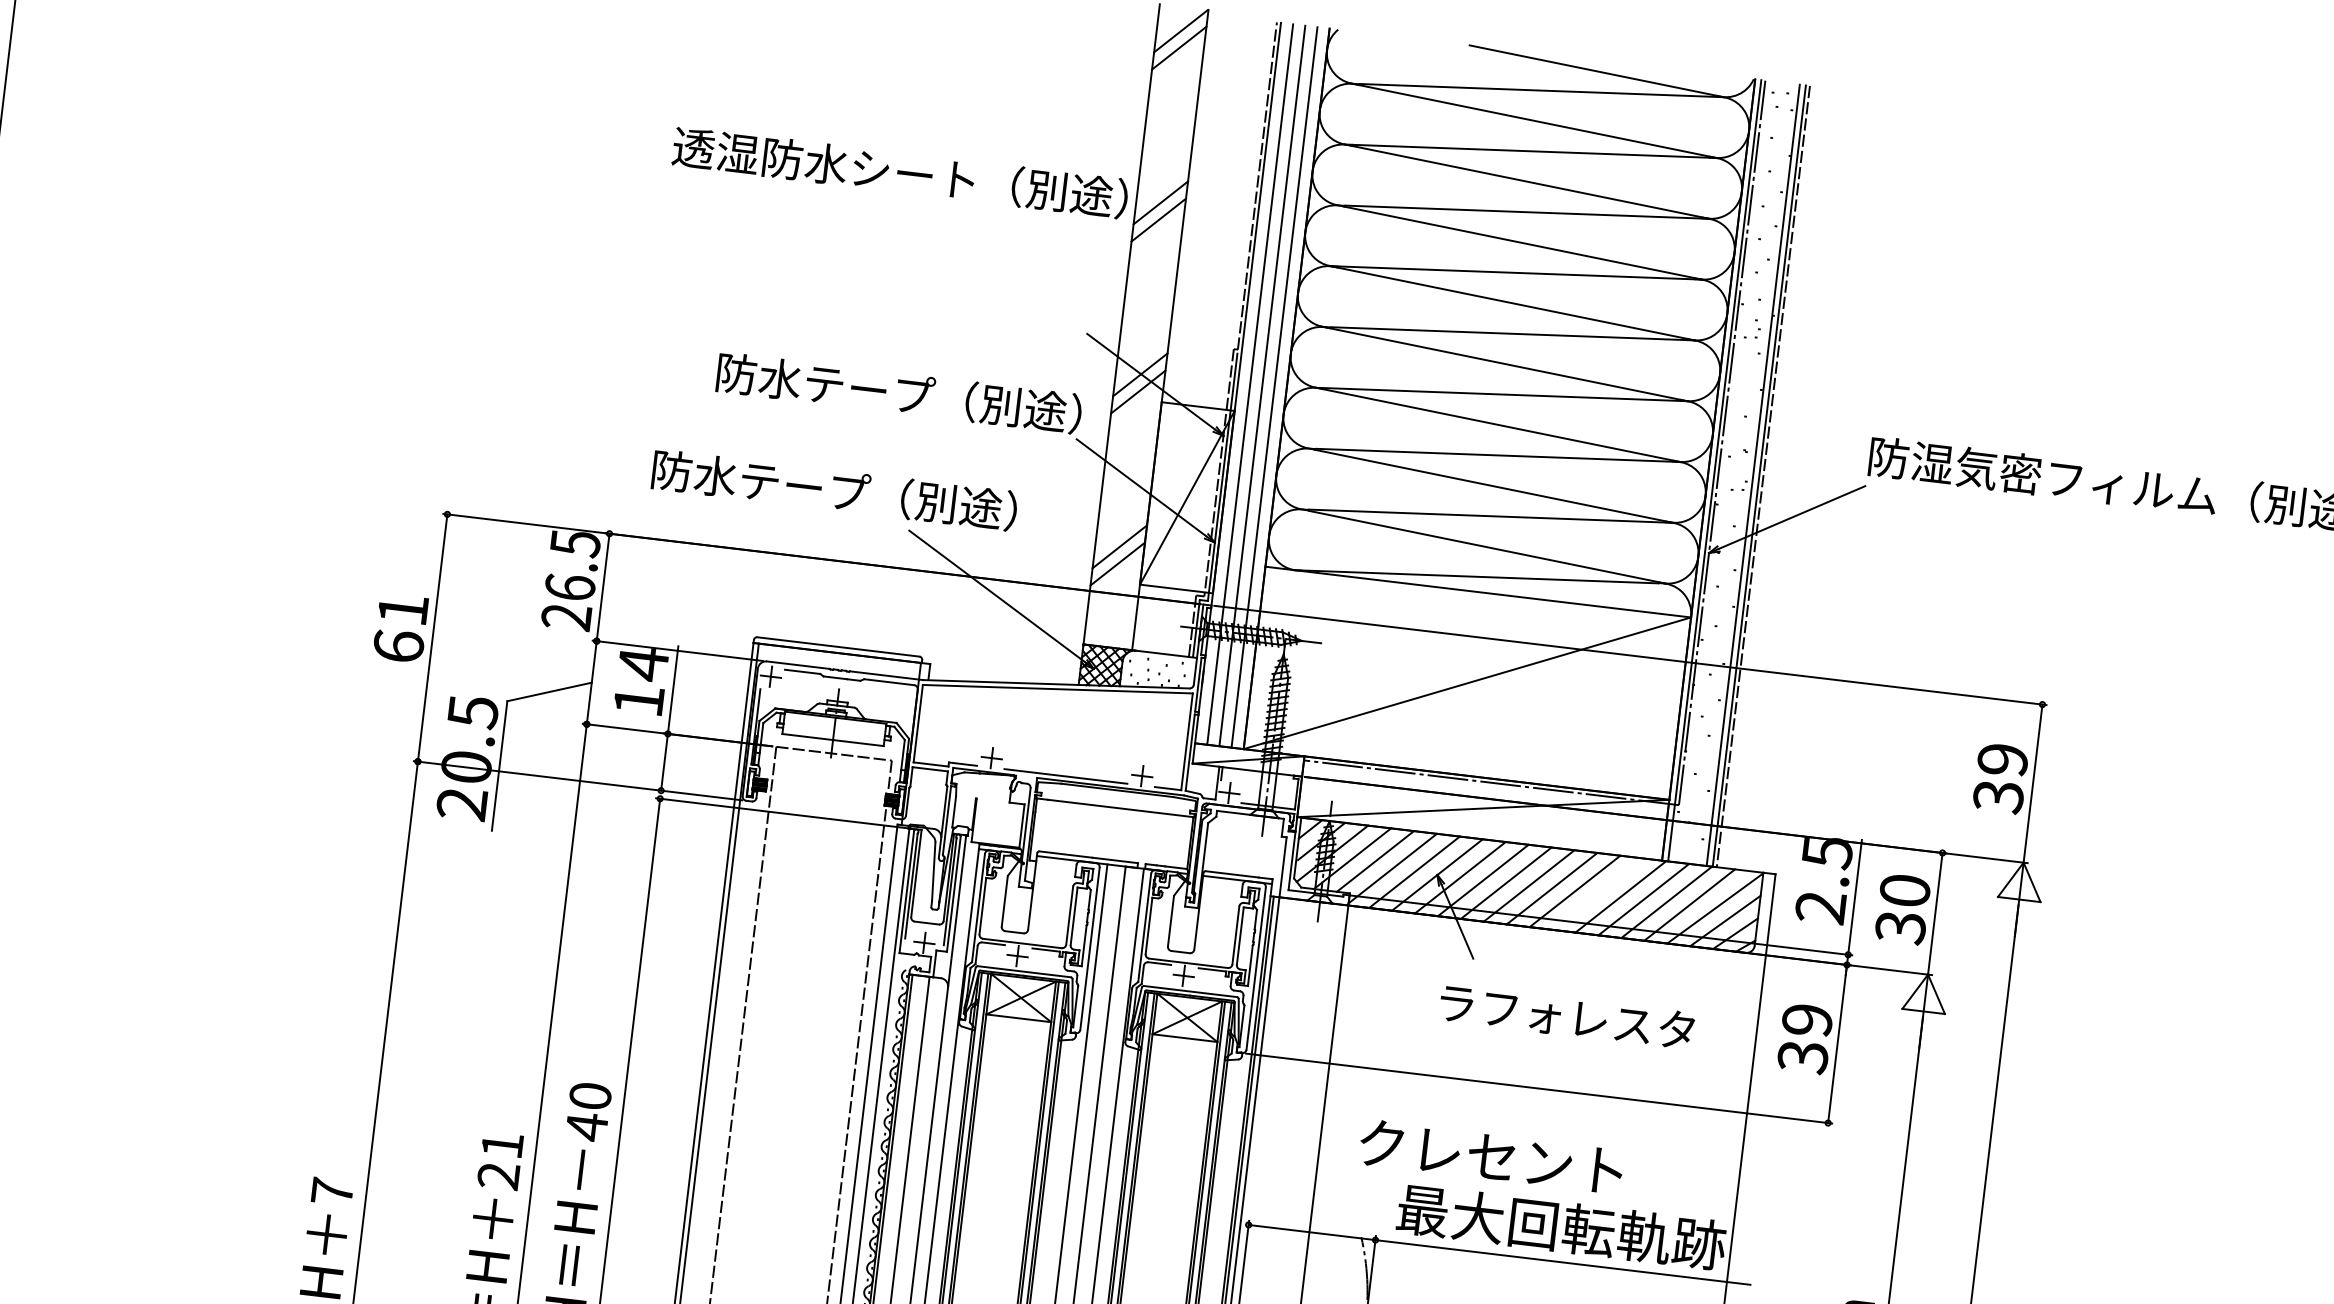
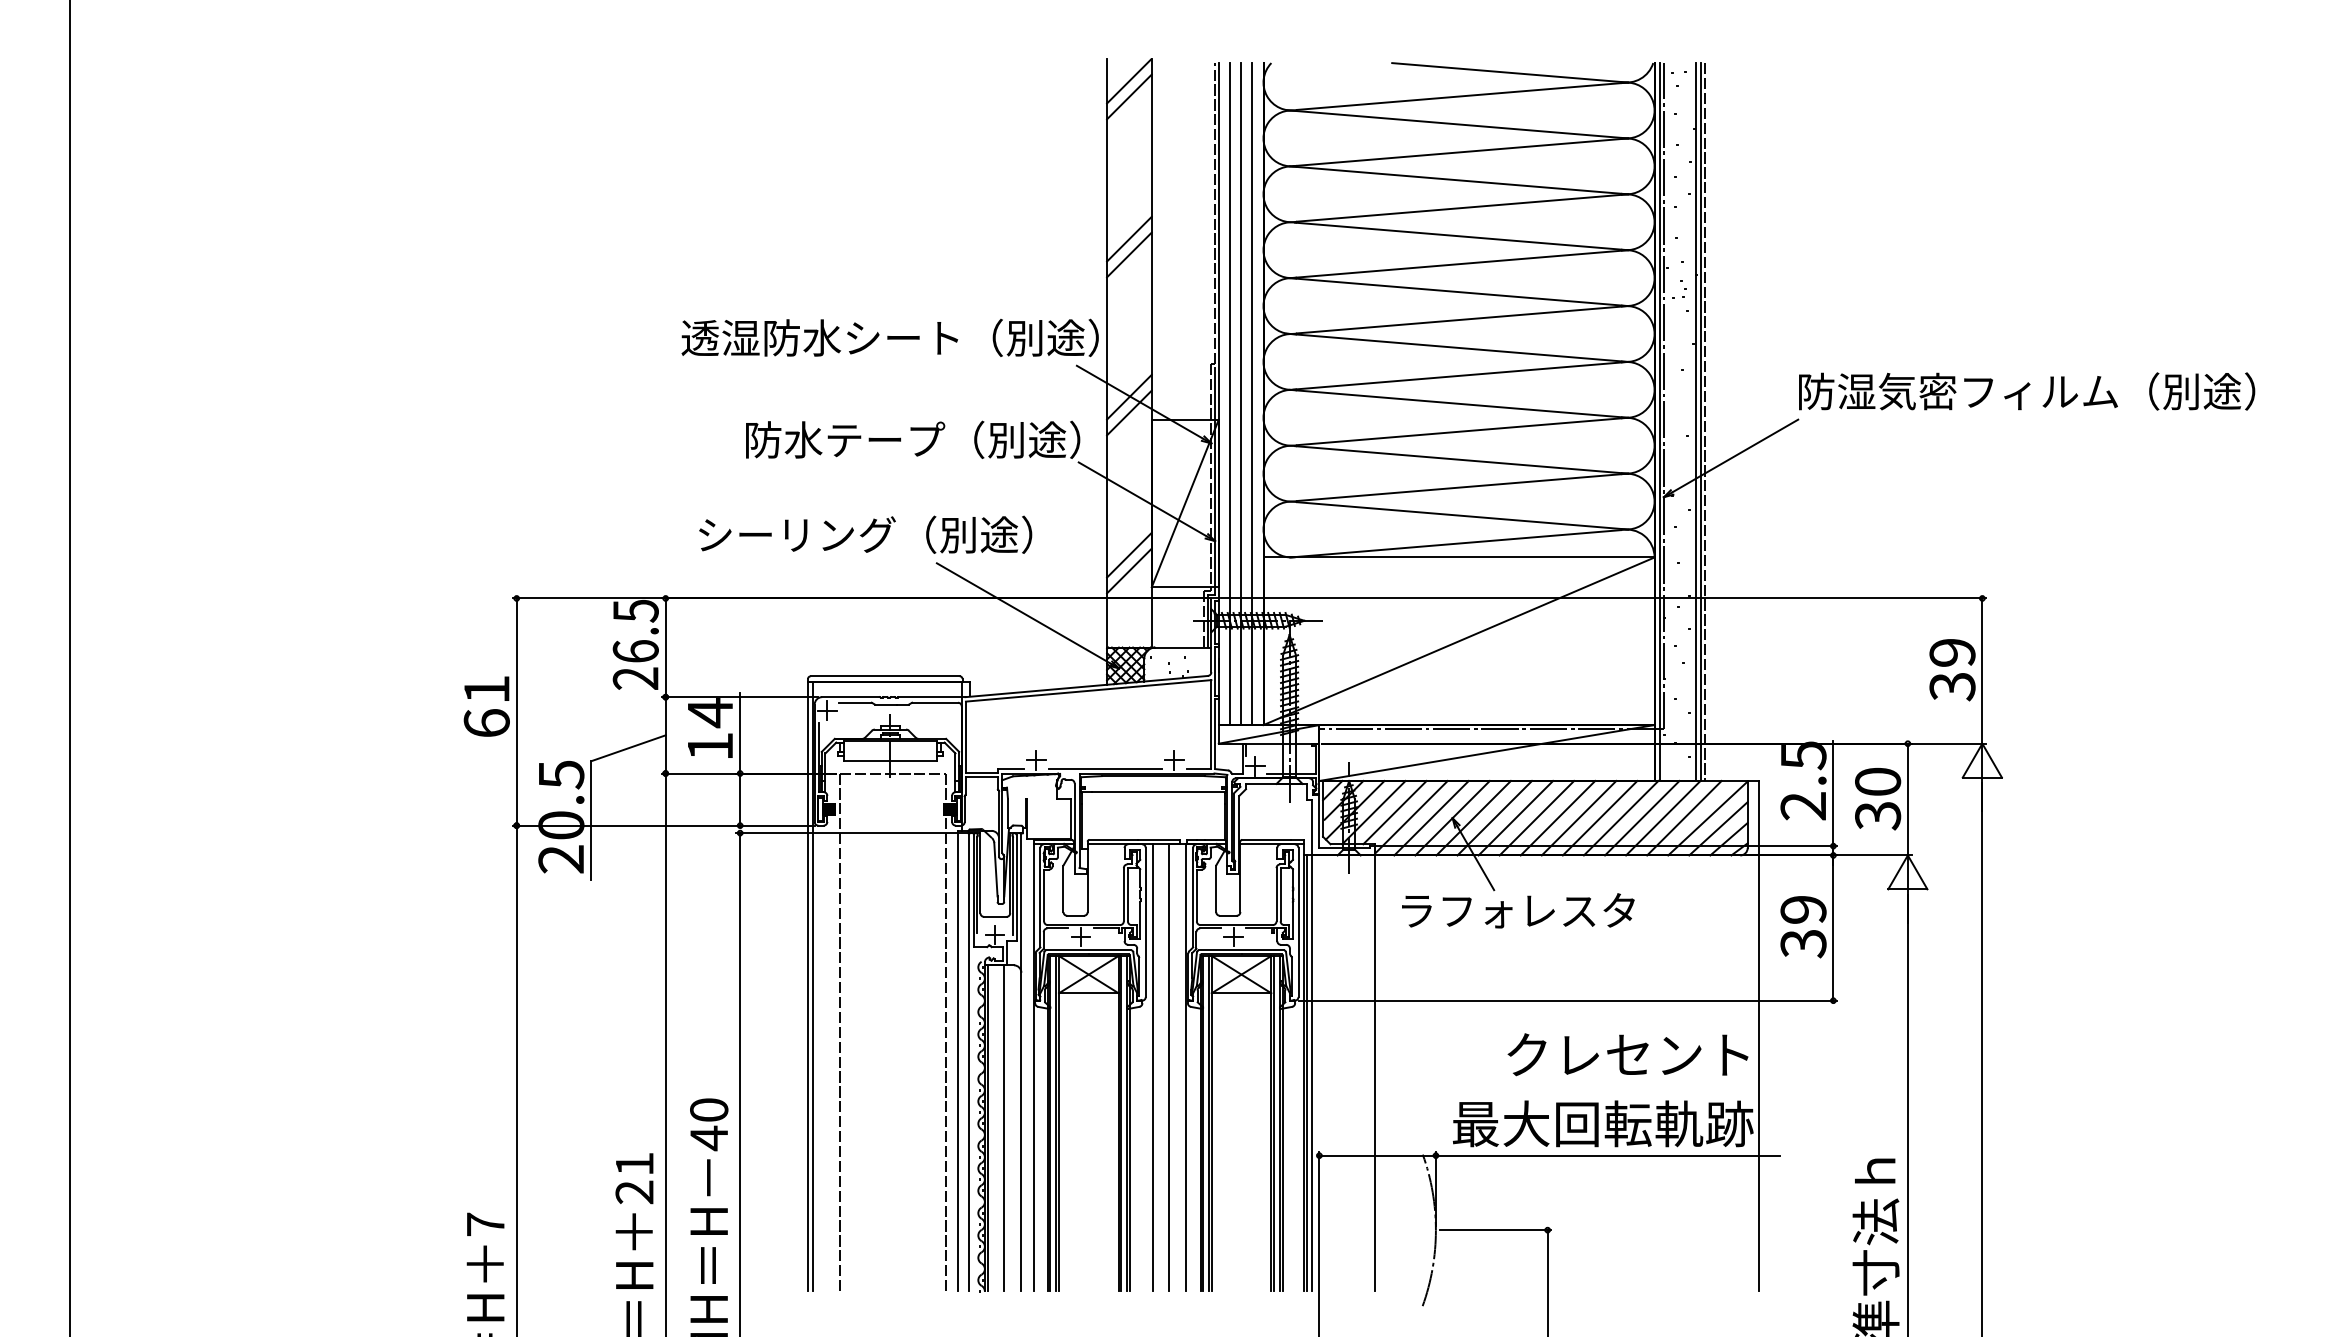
text: (899, 172) -> (889, 337), moved
text: (761, 481) -> (797, 534), 防水テープ（別途） -> シーリング（別途）
line: (1597, 893) -> (1599, 817), added
text: (1567, 1016) -> (1518, 910), moved
text: (1490, 1156) -> (1627, 1054), moved

